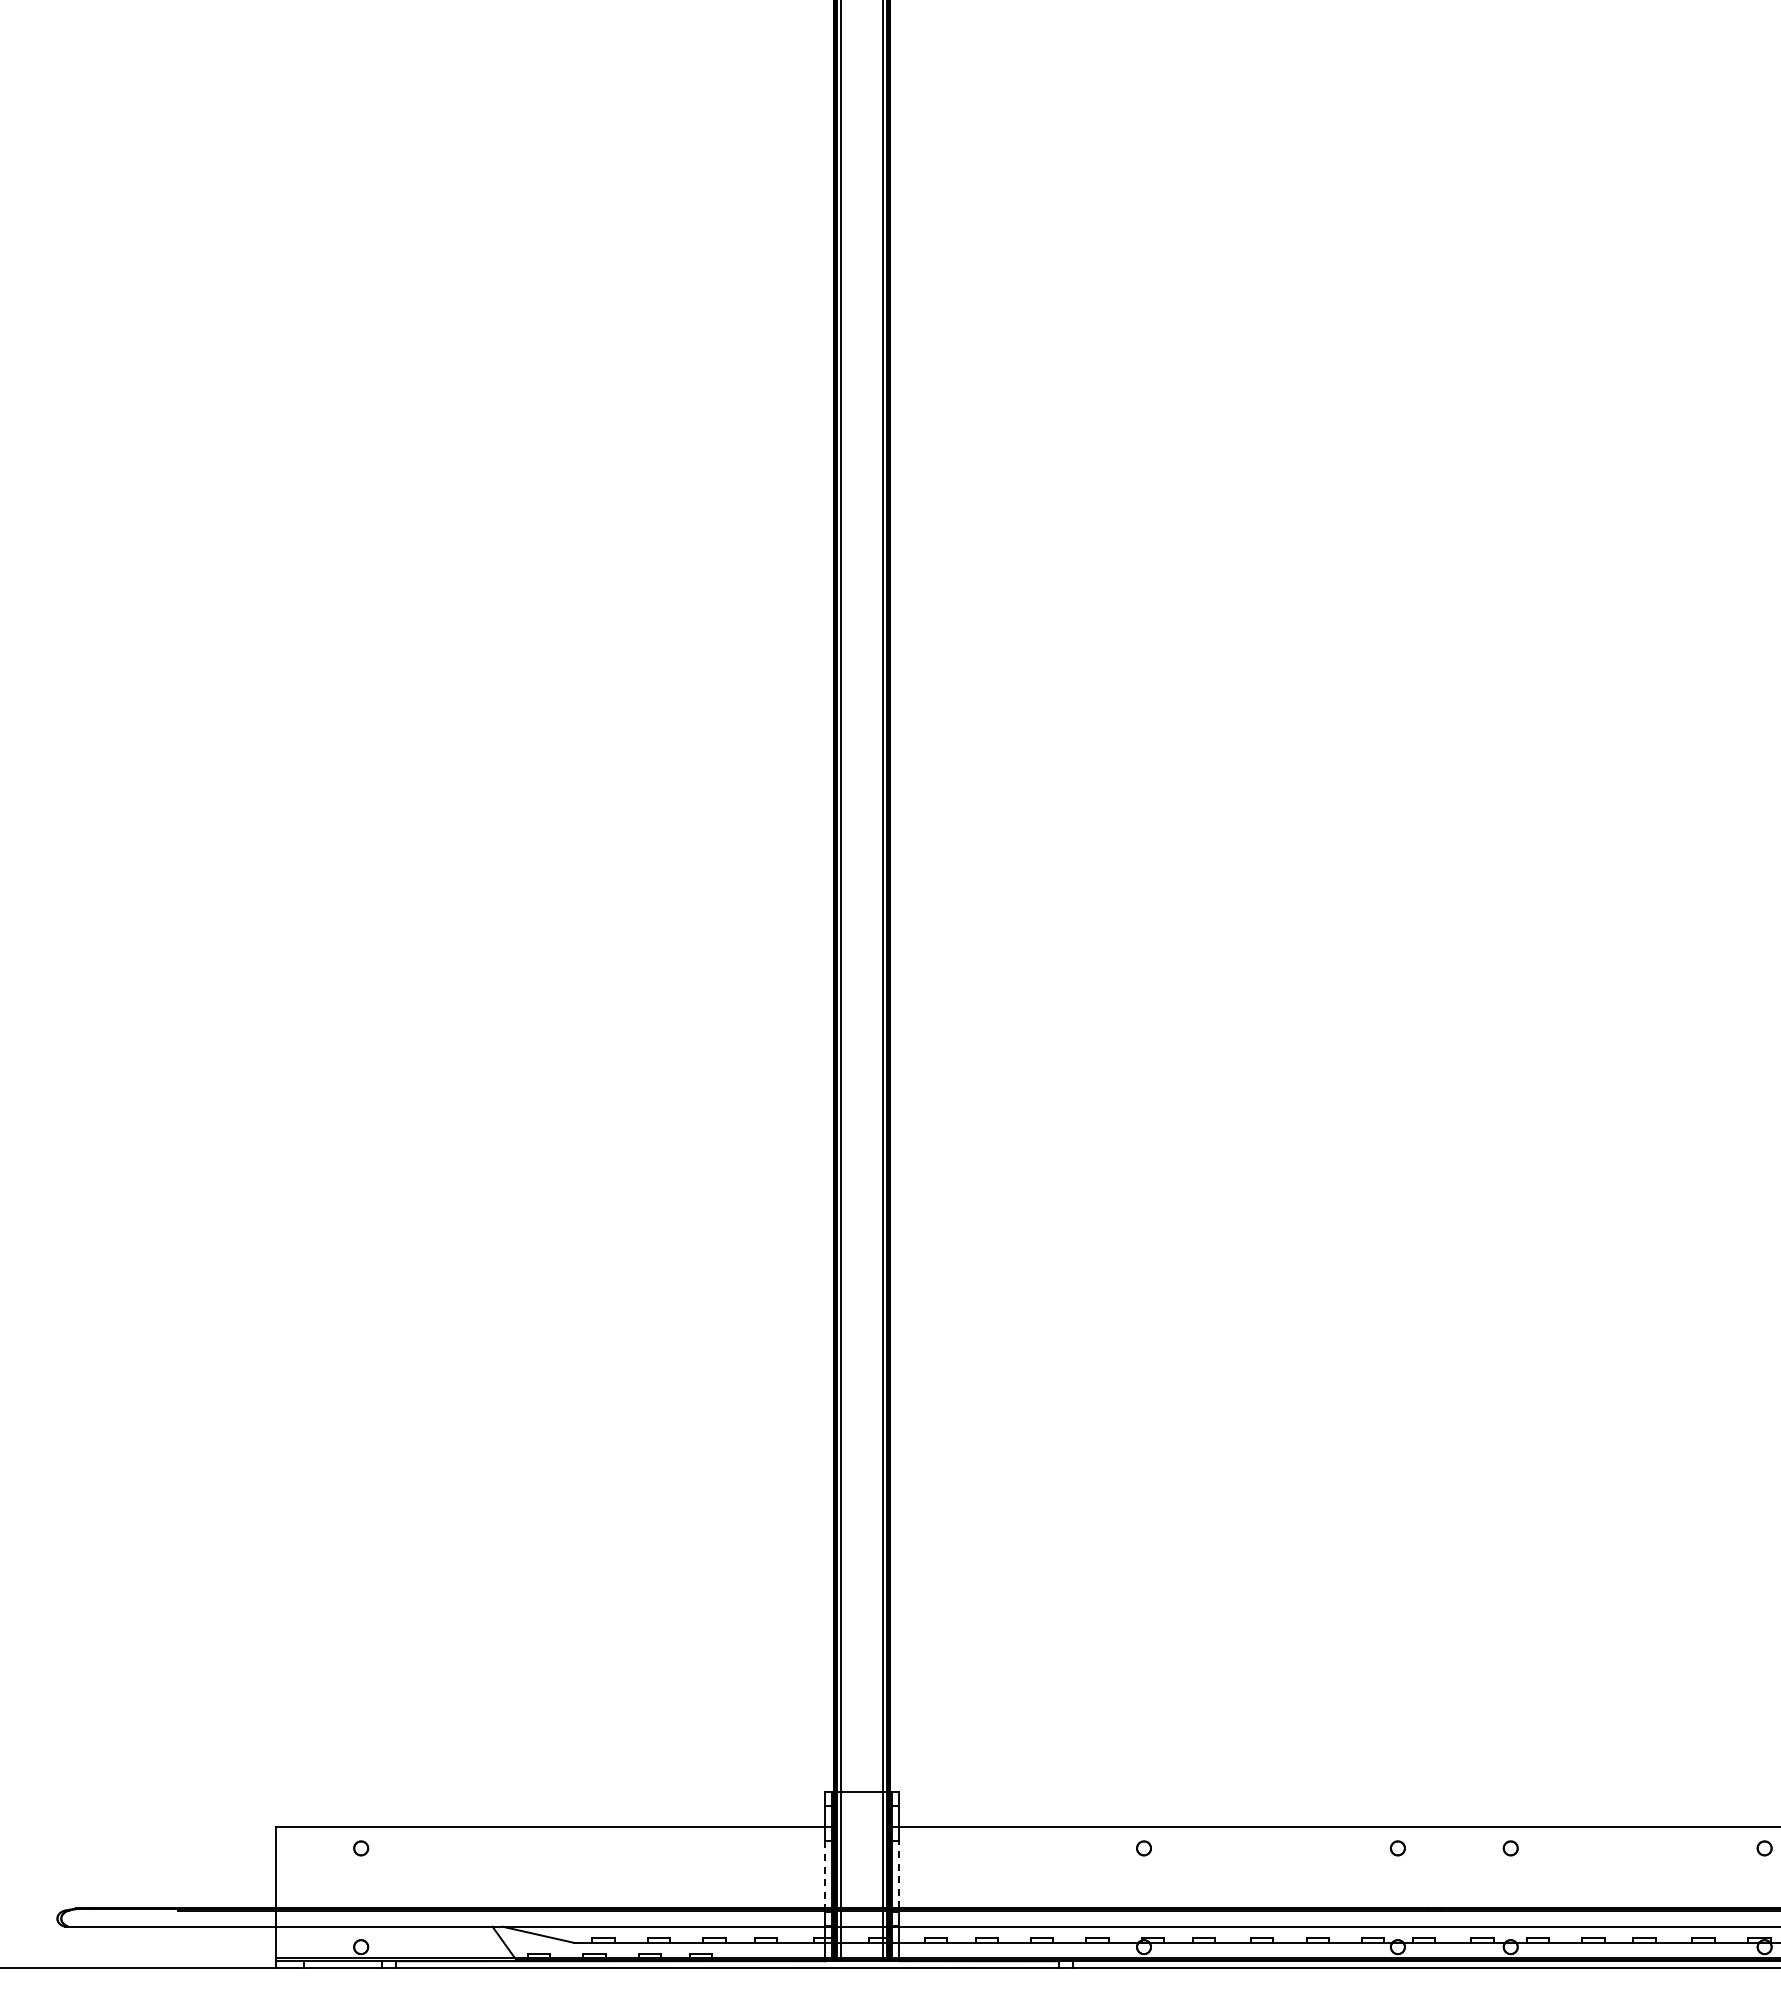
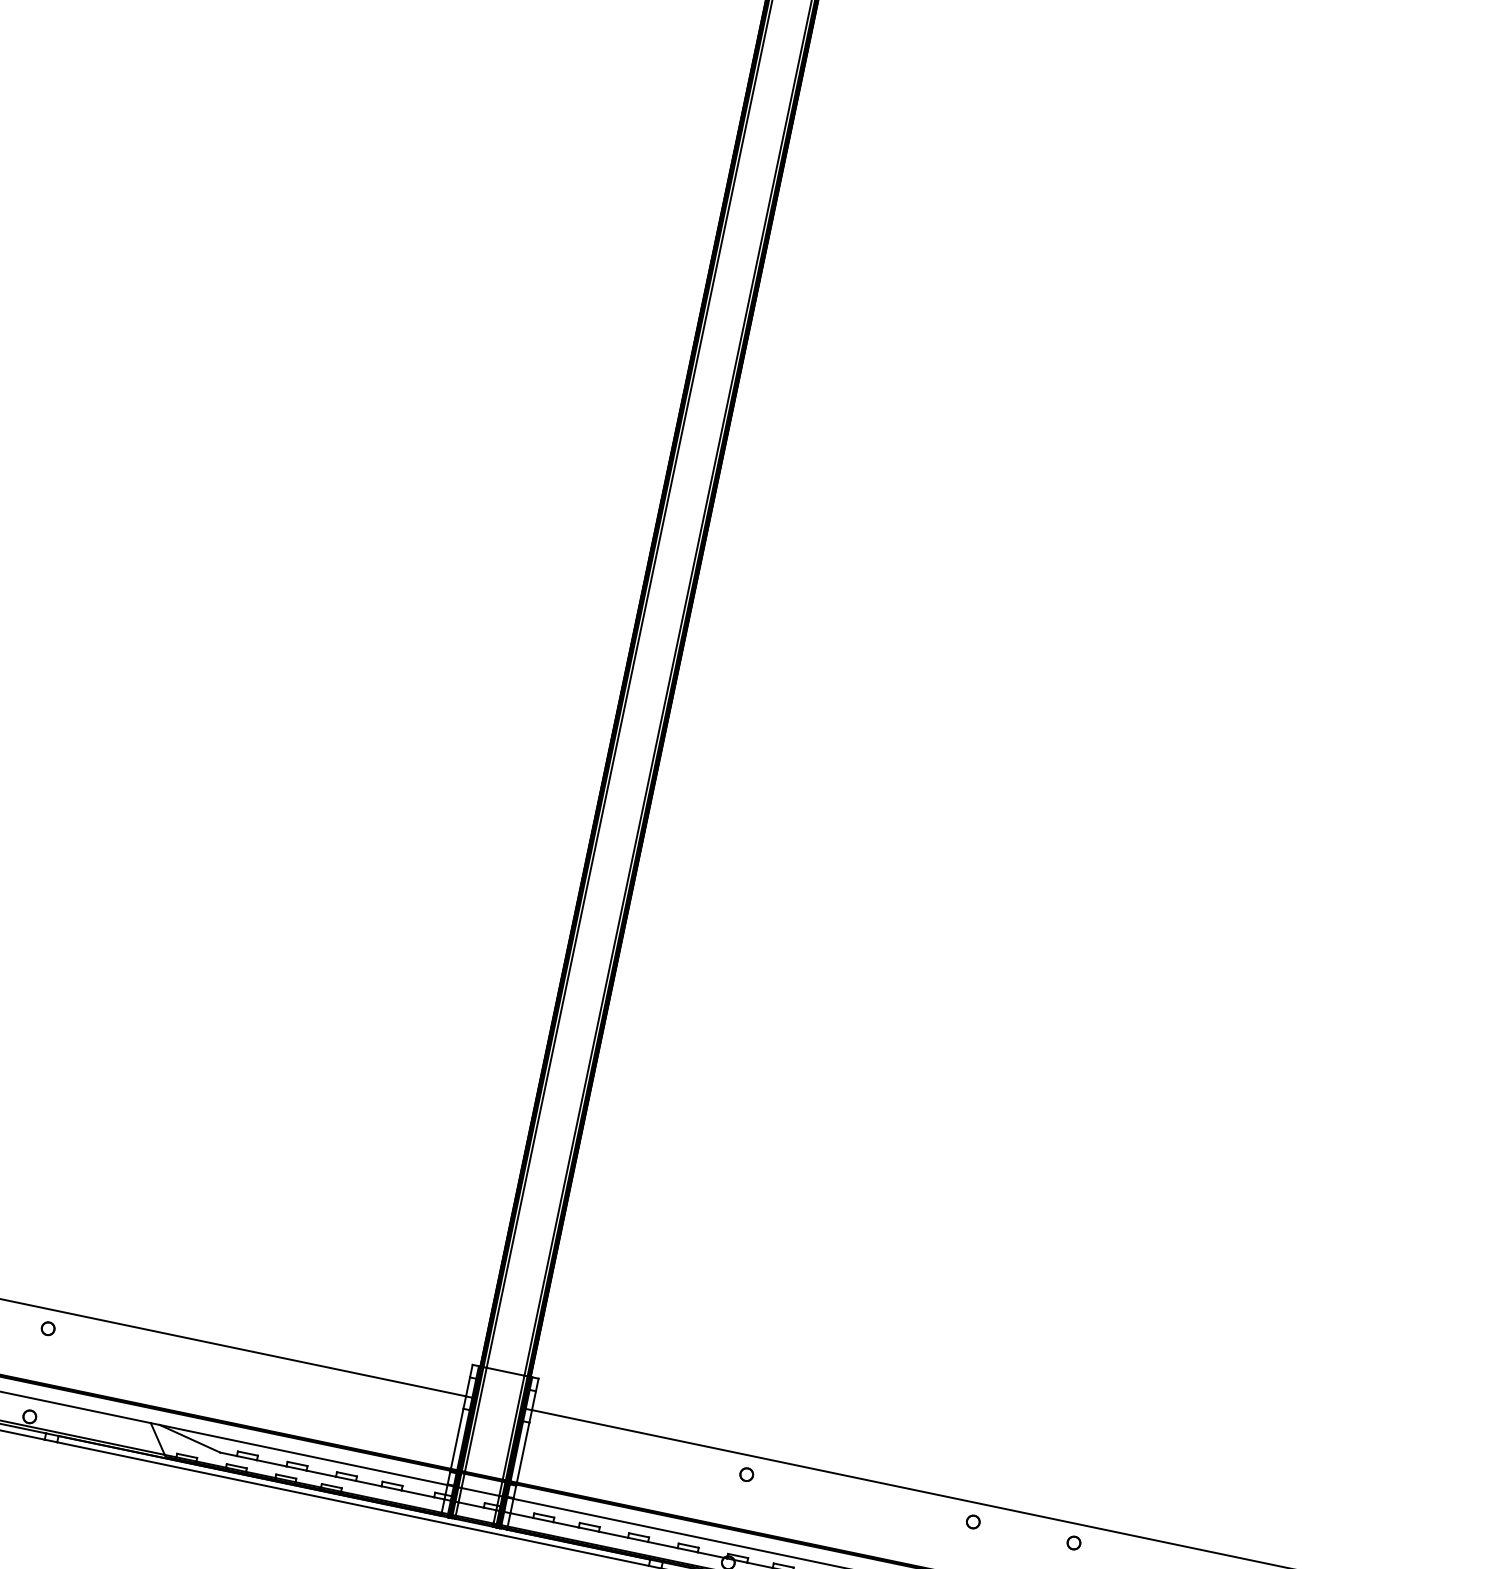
line: (825, 1874) -> (457, 1438), dashed -> solid
line: (898, 1874) -> (522, 1452), dashed -> solid

